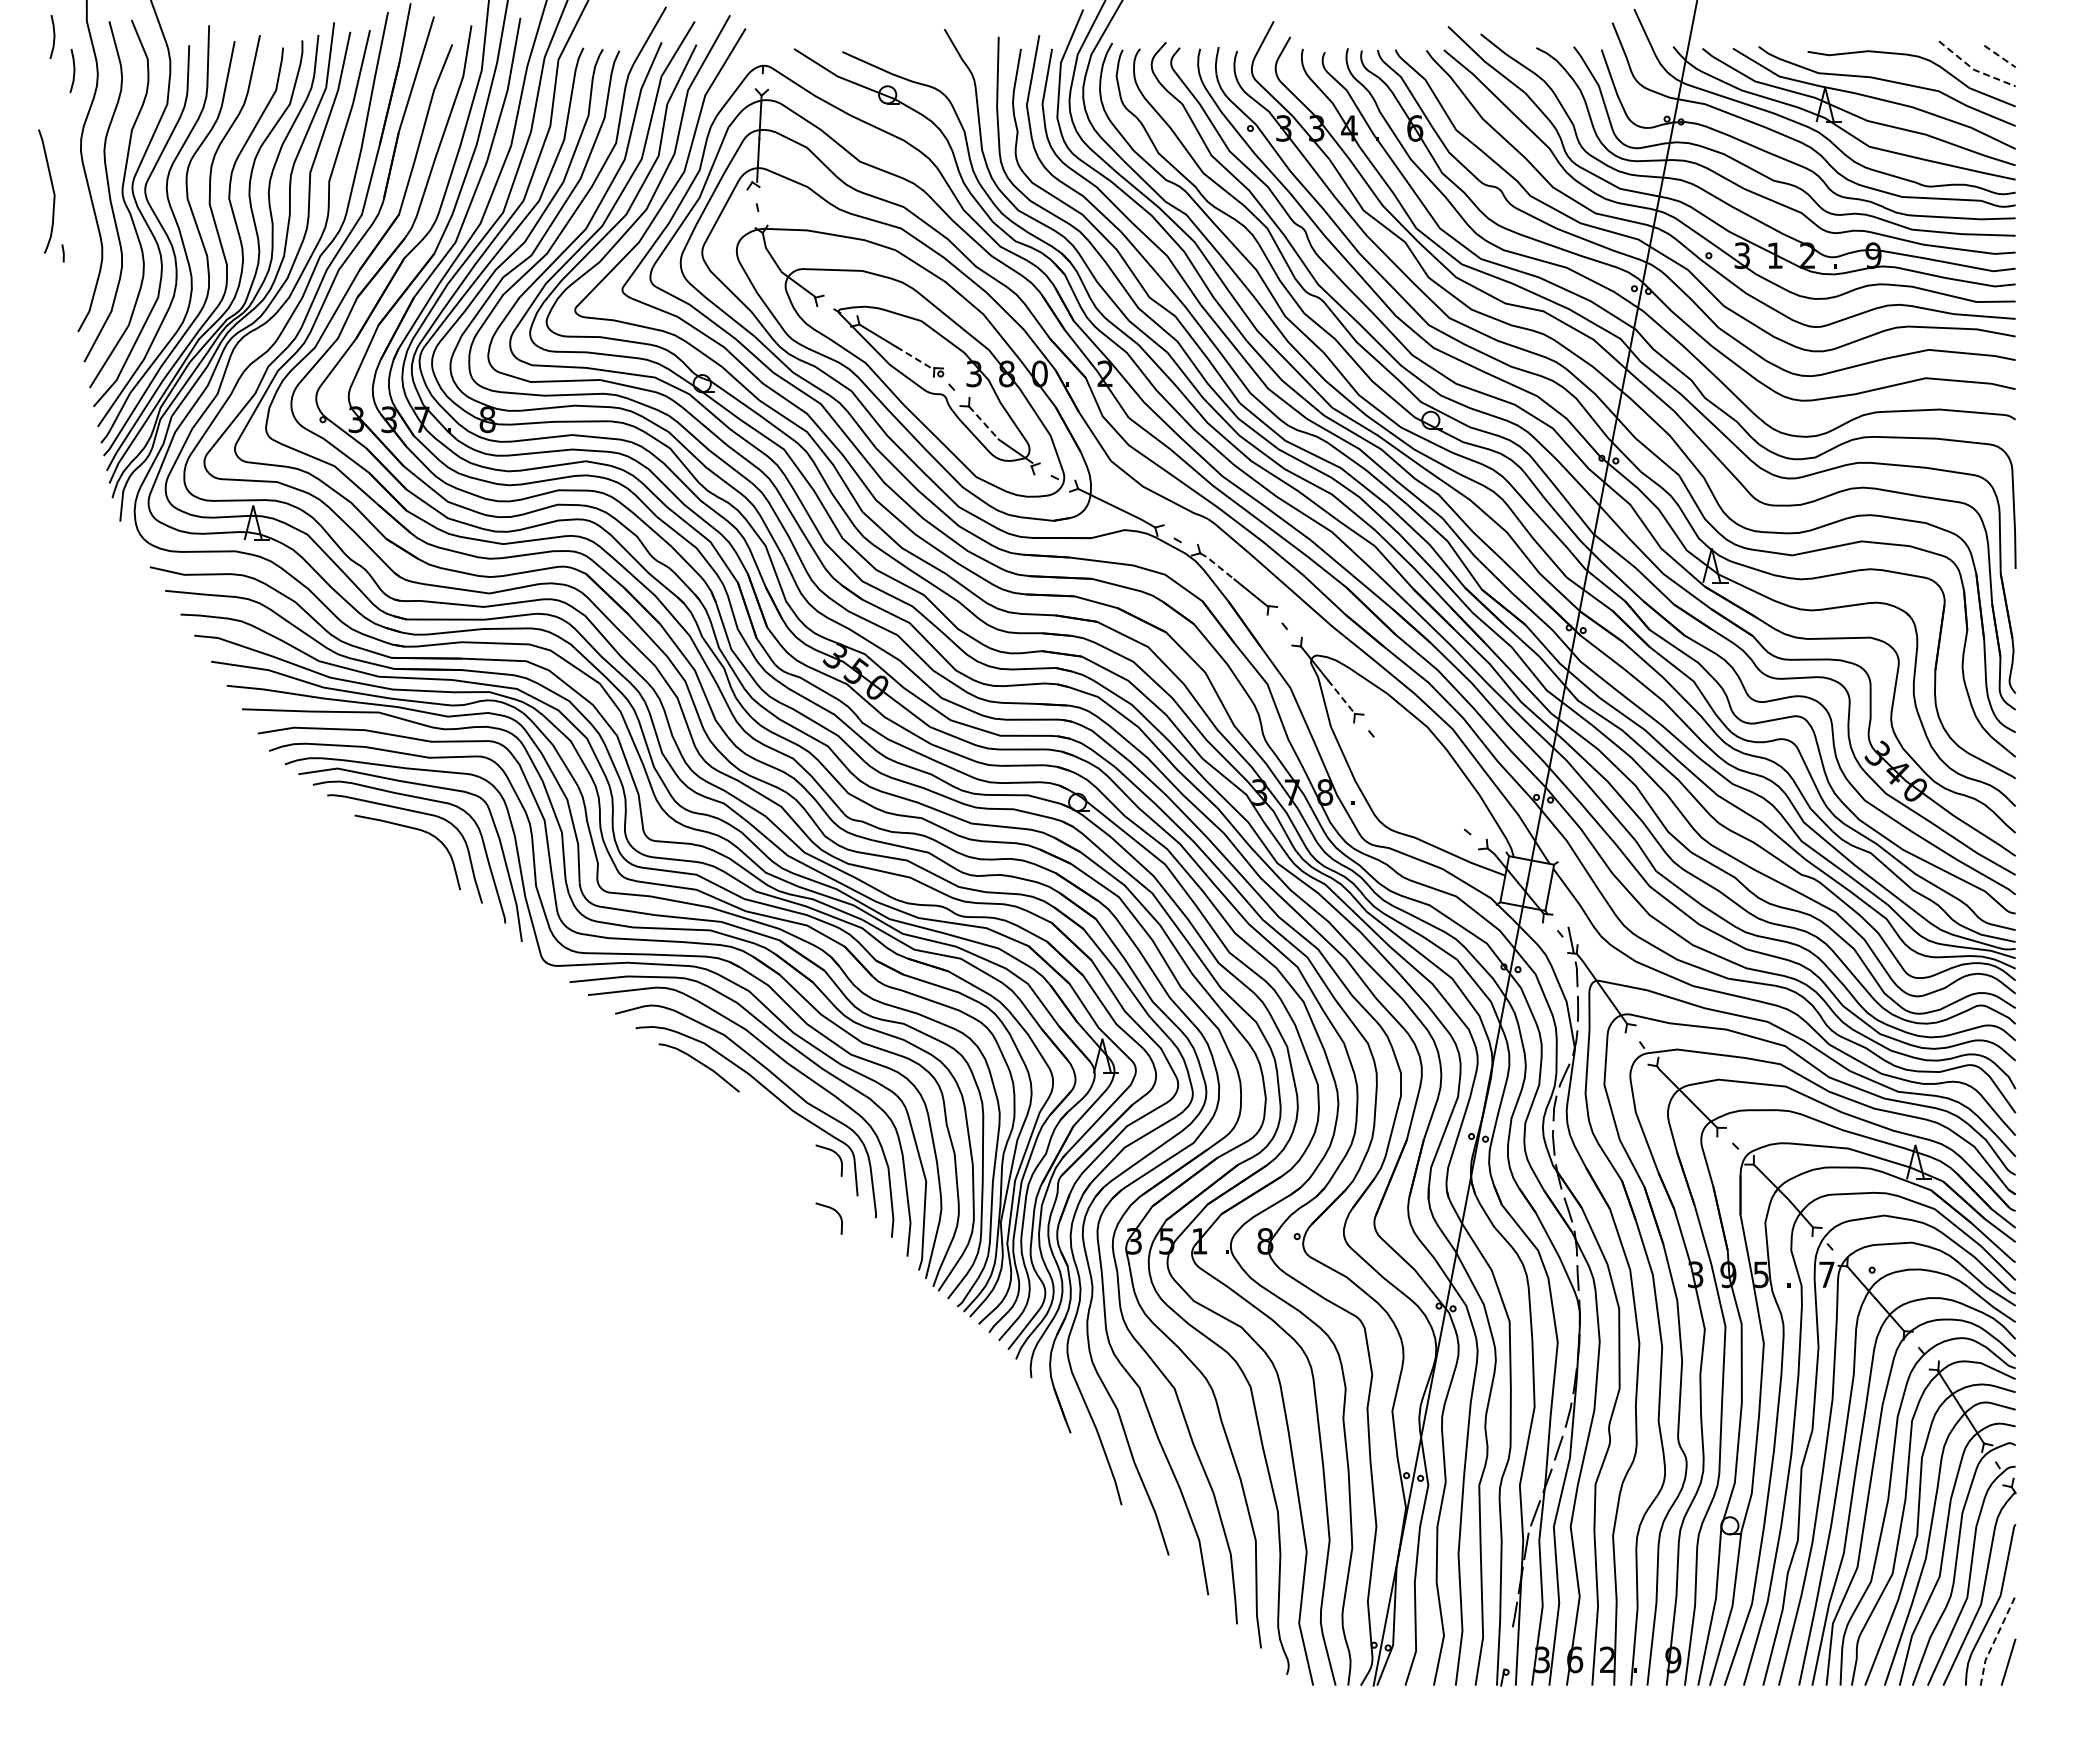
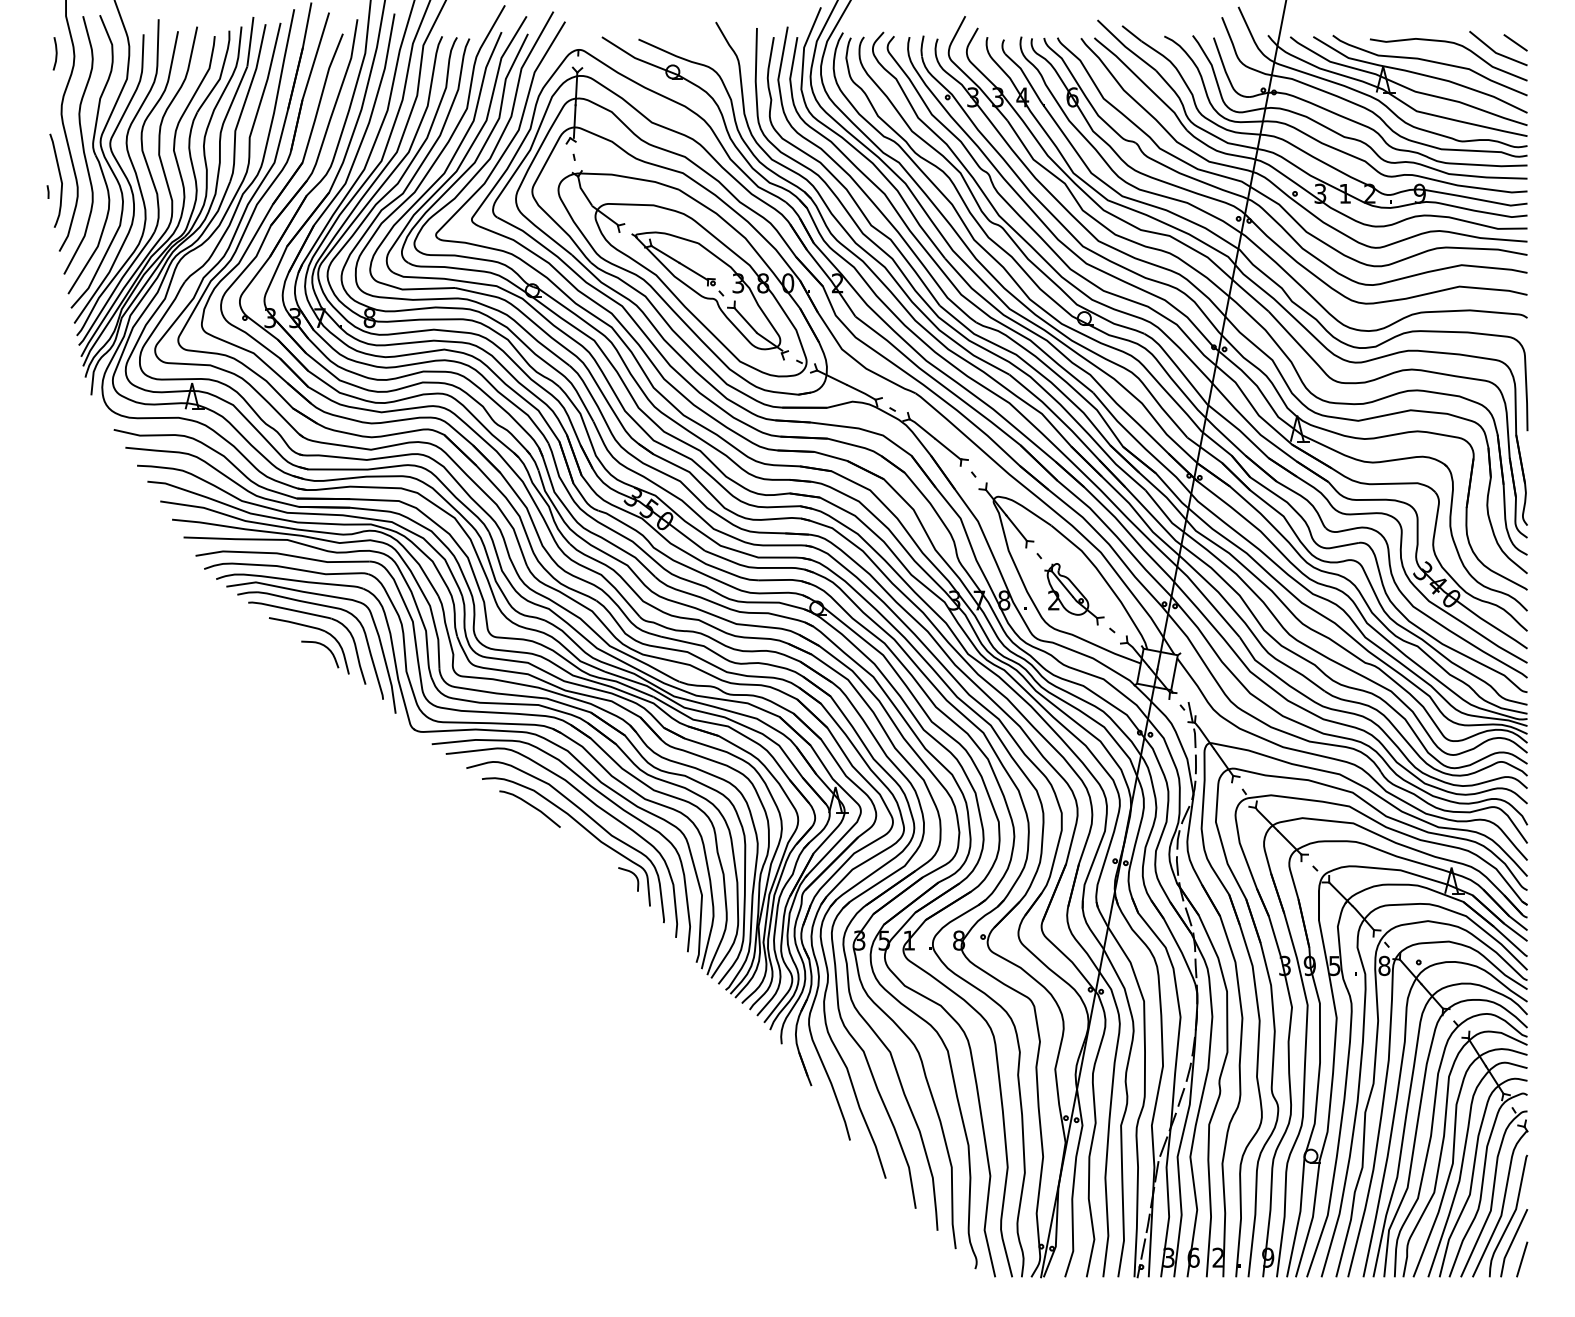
curve: (53, 36) -> (40, 27), removed
line: (2000, 56) -> (1516, 42), dashed -> solid
line: (1974, 69) -> (1496, 52), dashed -> solid
curve: (52, 191) -> (60, 180), moved
line: (914, 358) -> (693, 271), dashed -> solid
line: (983, 422) -> (745, 320), dashed -> solid
line: (1217, 565) -> (922, 428), dashed -> solid
line: (1341, 697) -> (1016, 528), dashed -> solid
part: (1417, 784) -> (1074, 594), added
curve: (427, 853) -> (324, 646), added
curve: (834, 1211) -> (632, 918), removed
text: (1826, 1274) -> (1384, 965), 7 -> 8
line: (1995, 1639) -> (1512, 1242), dashed -> solid
line: (1508, 1648) -> (1143, 1249), added

